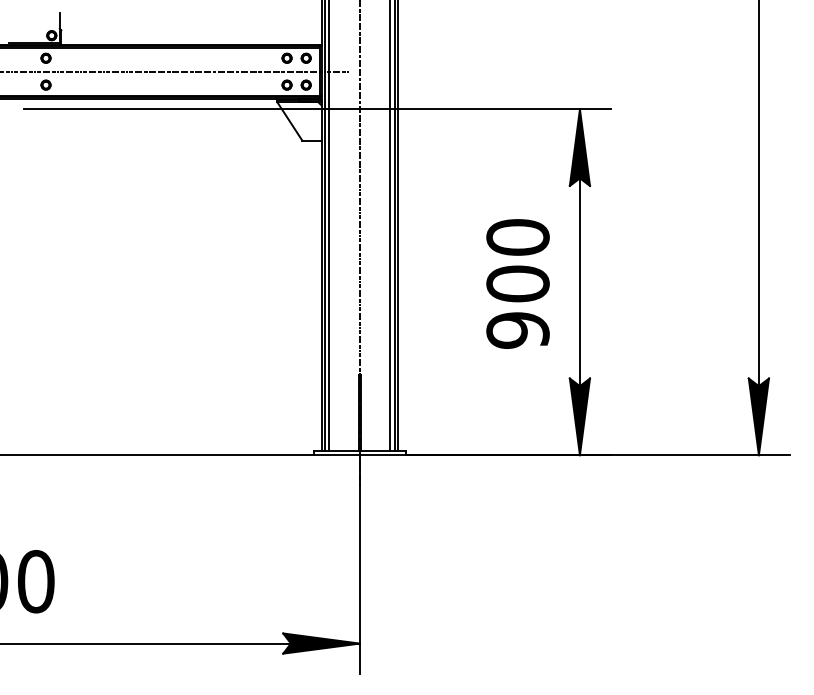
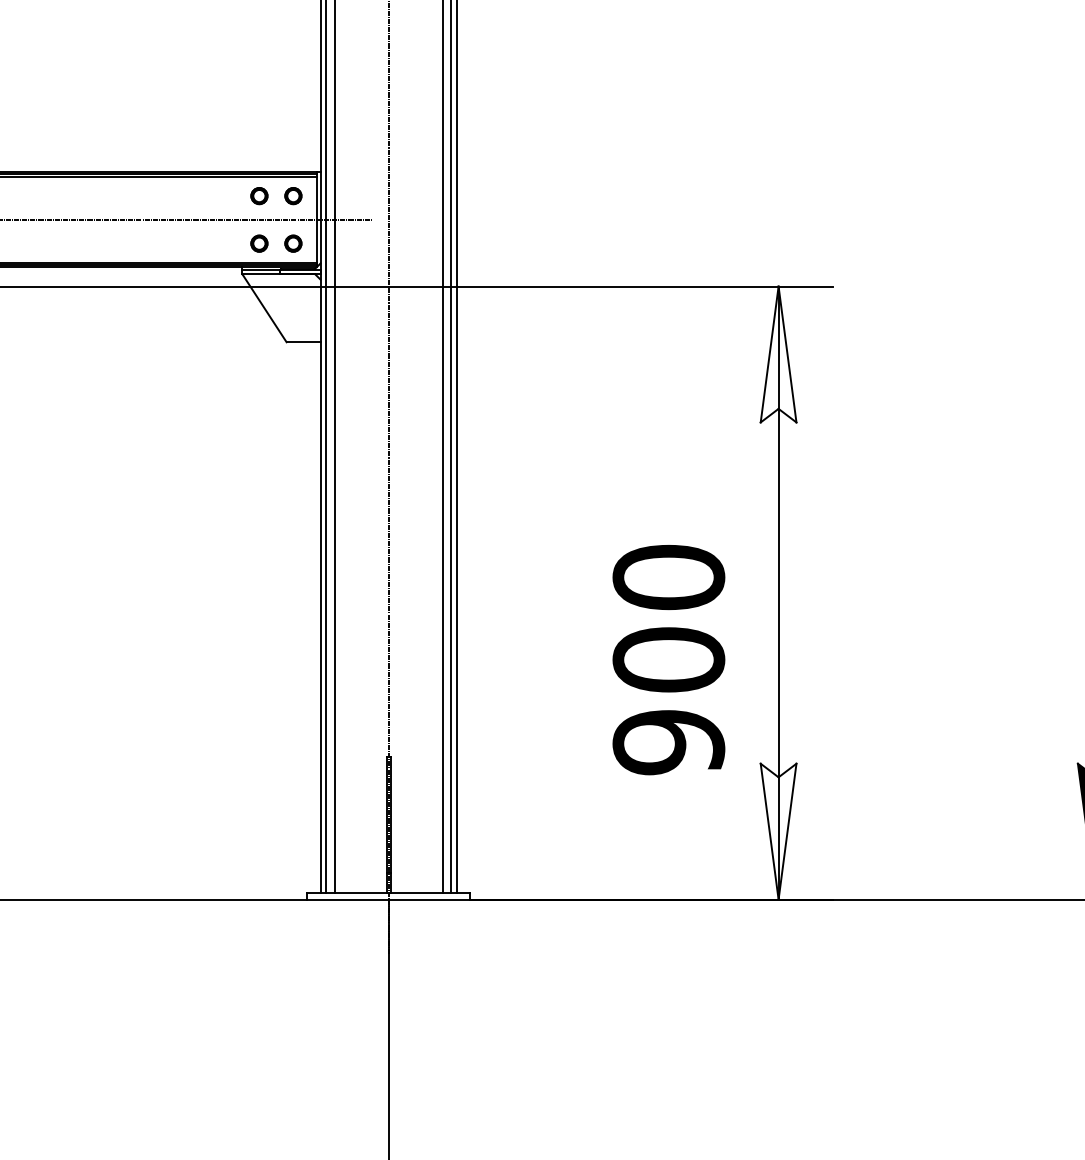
fill: (579, 147) -> (777, 354), removed
text: (517, 283) -> (667, 659), moved
fill: (579, 416) -> (777, 831), removed

